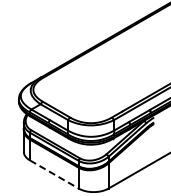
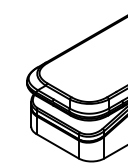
line: (54, 174) -> (57, 146), dashed -> solid

